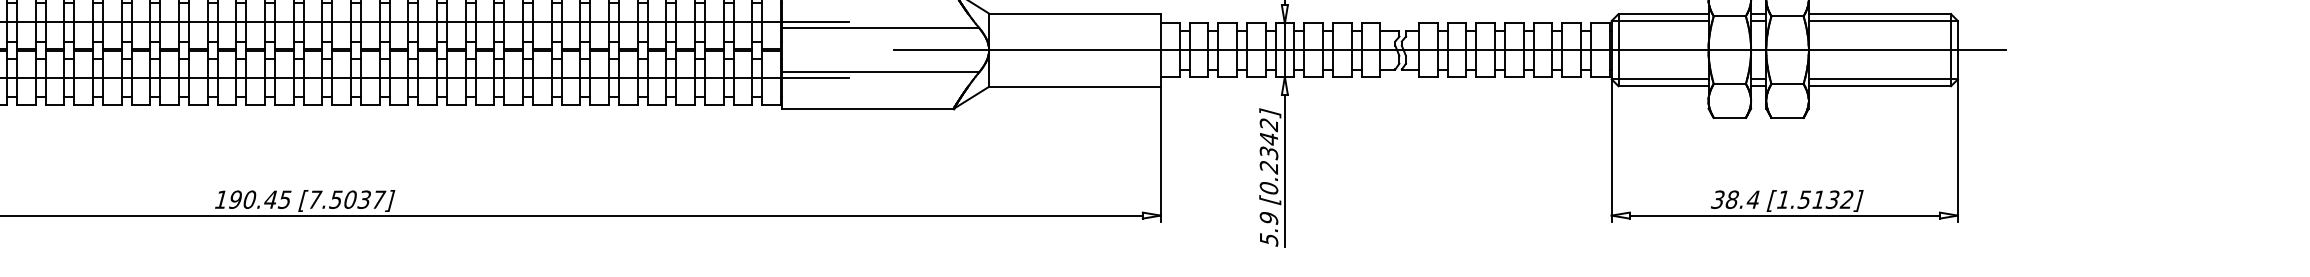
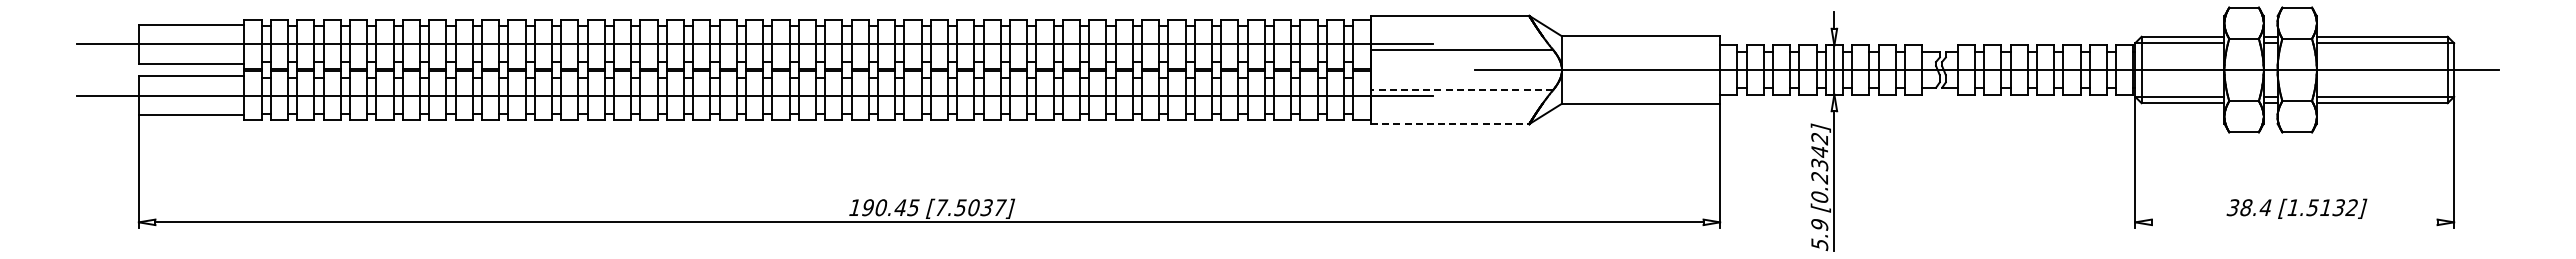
line: (879, 72) -> (1461, 90), solid -> dashed
line: (868, 109) -> (1450, 124), solid -> dashed
line: (1784, 215) -> (2294, 222), removed

